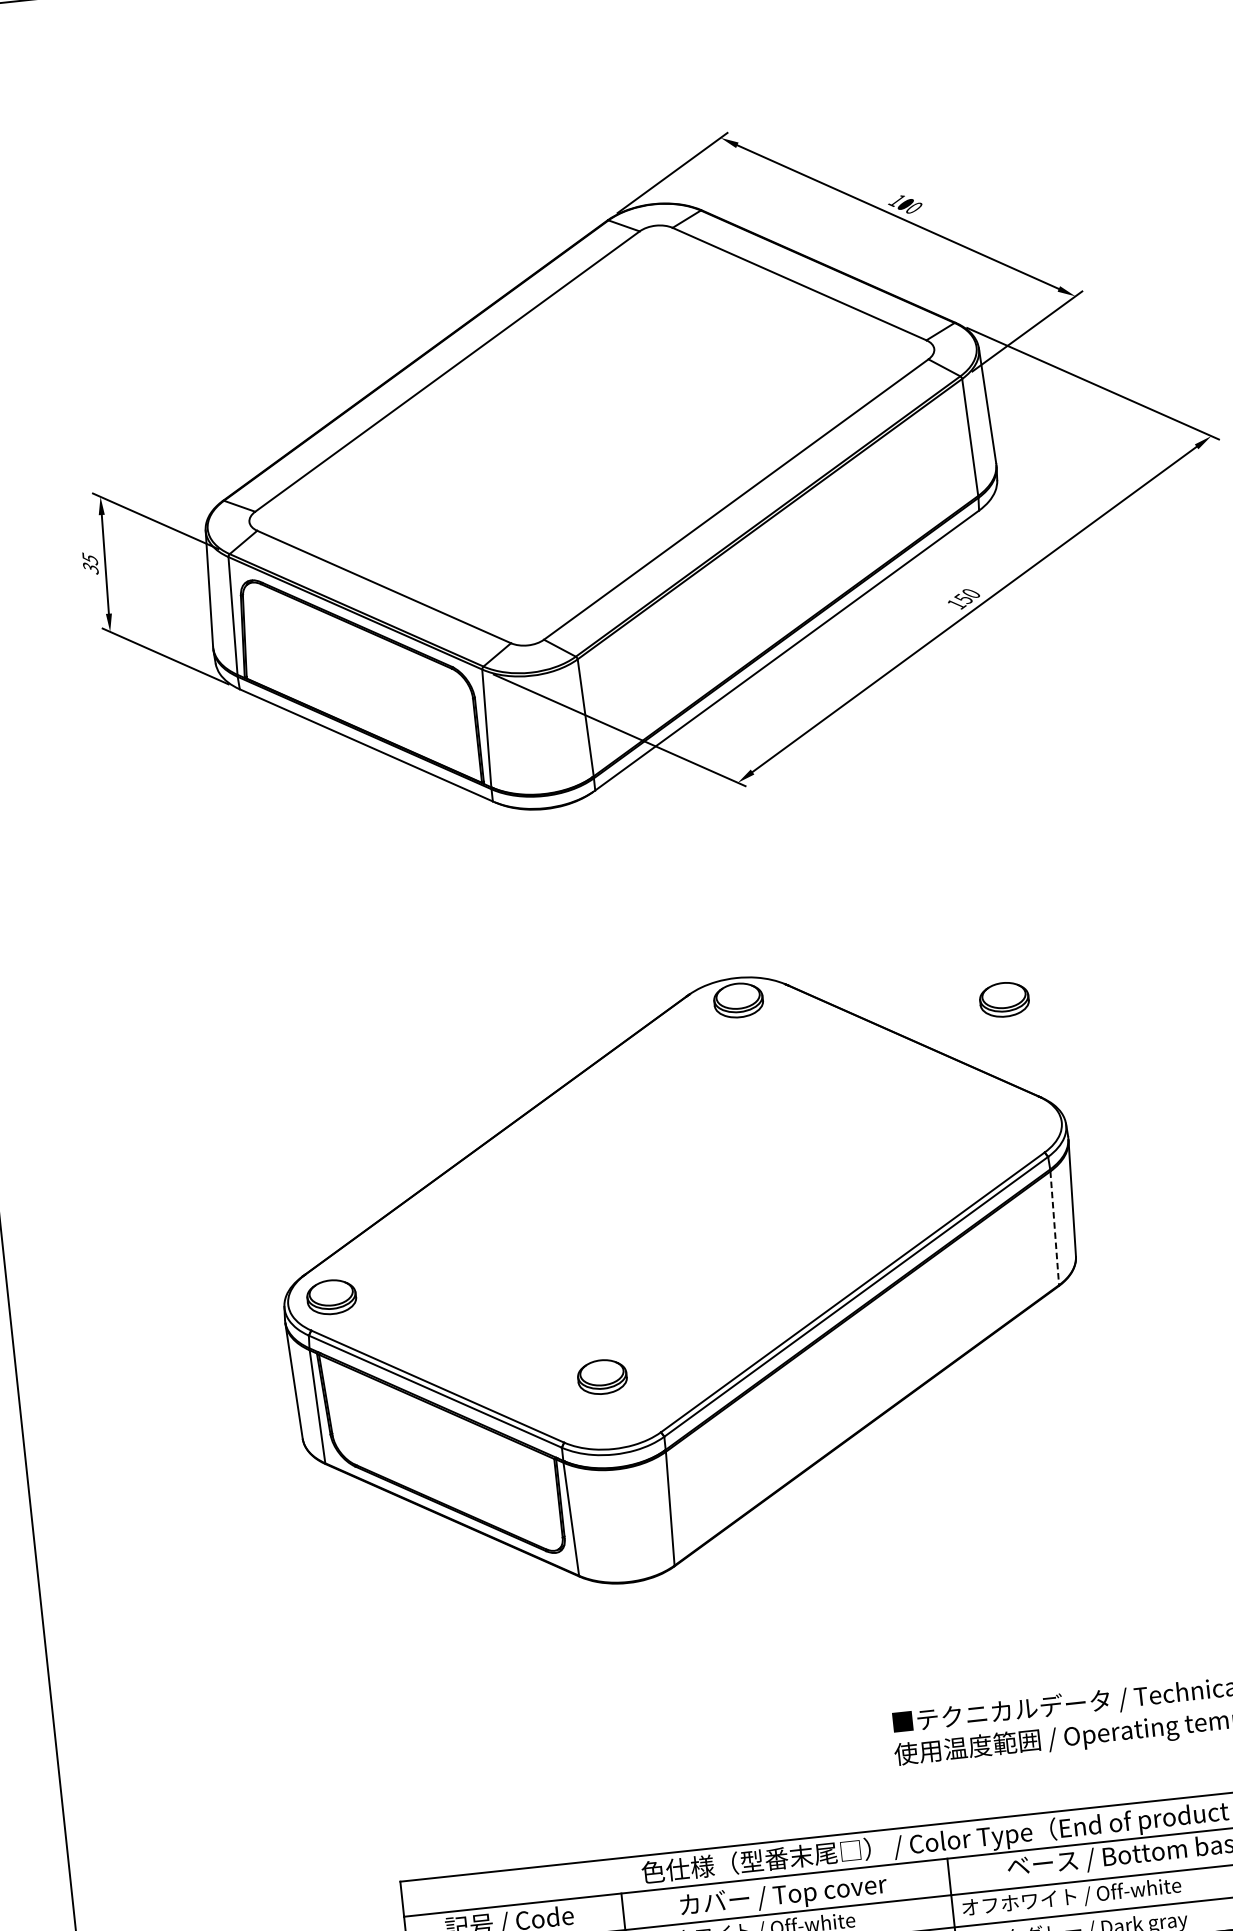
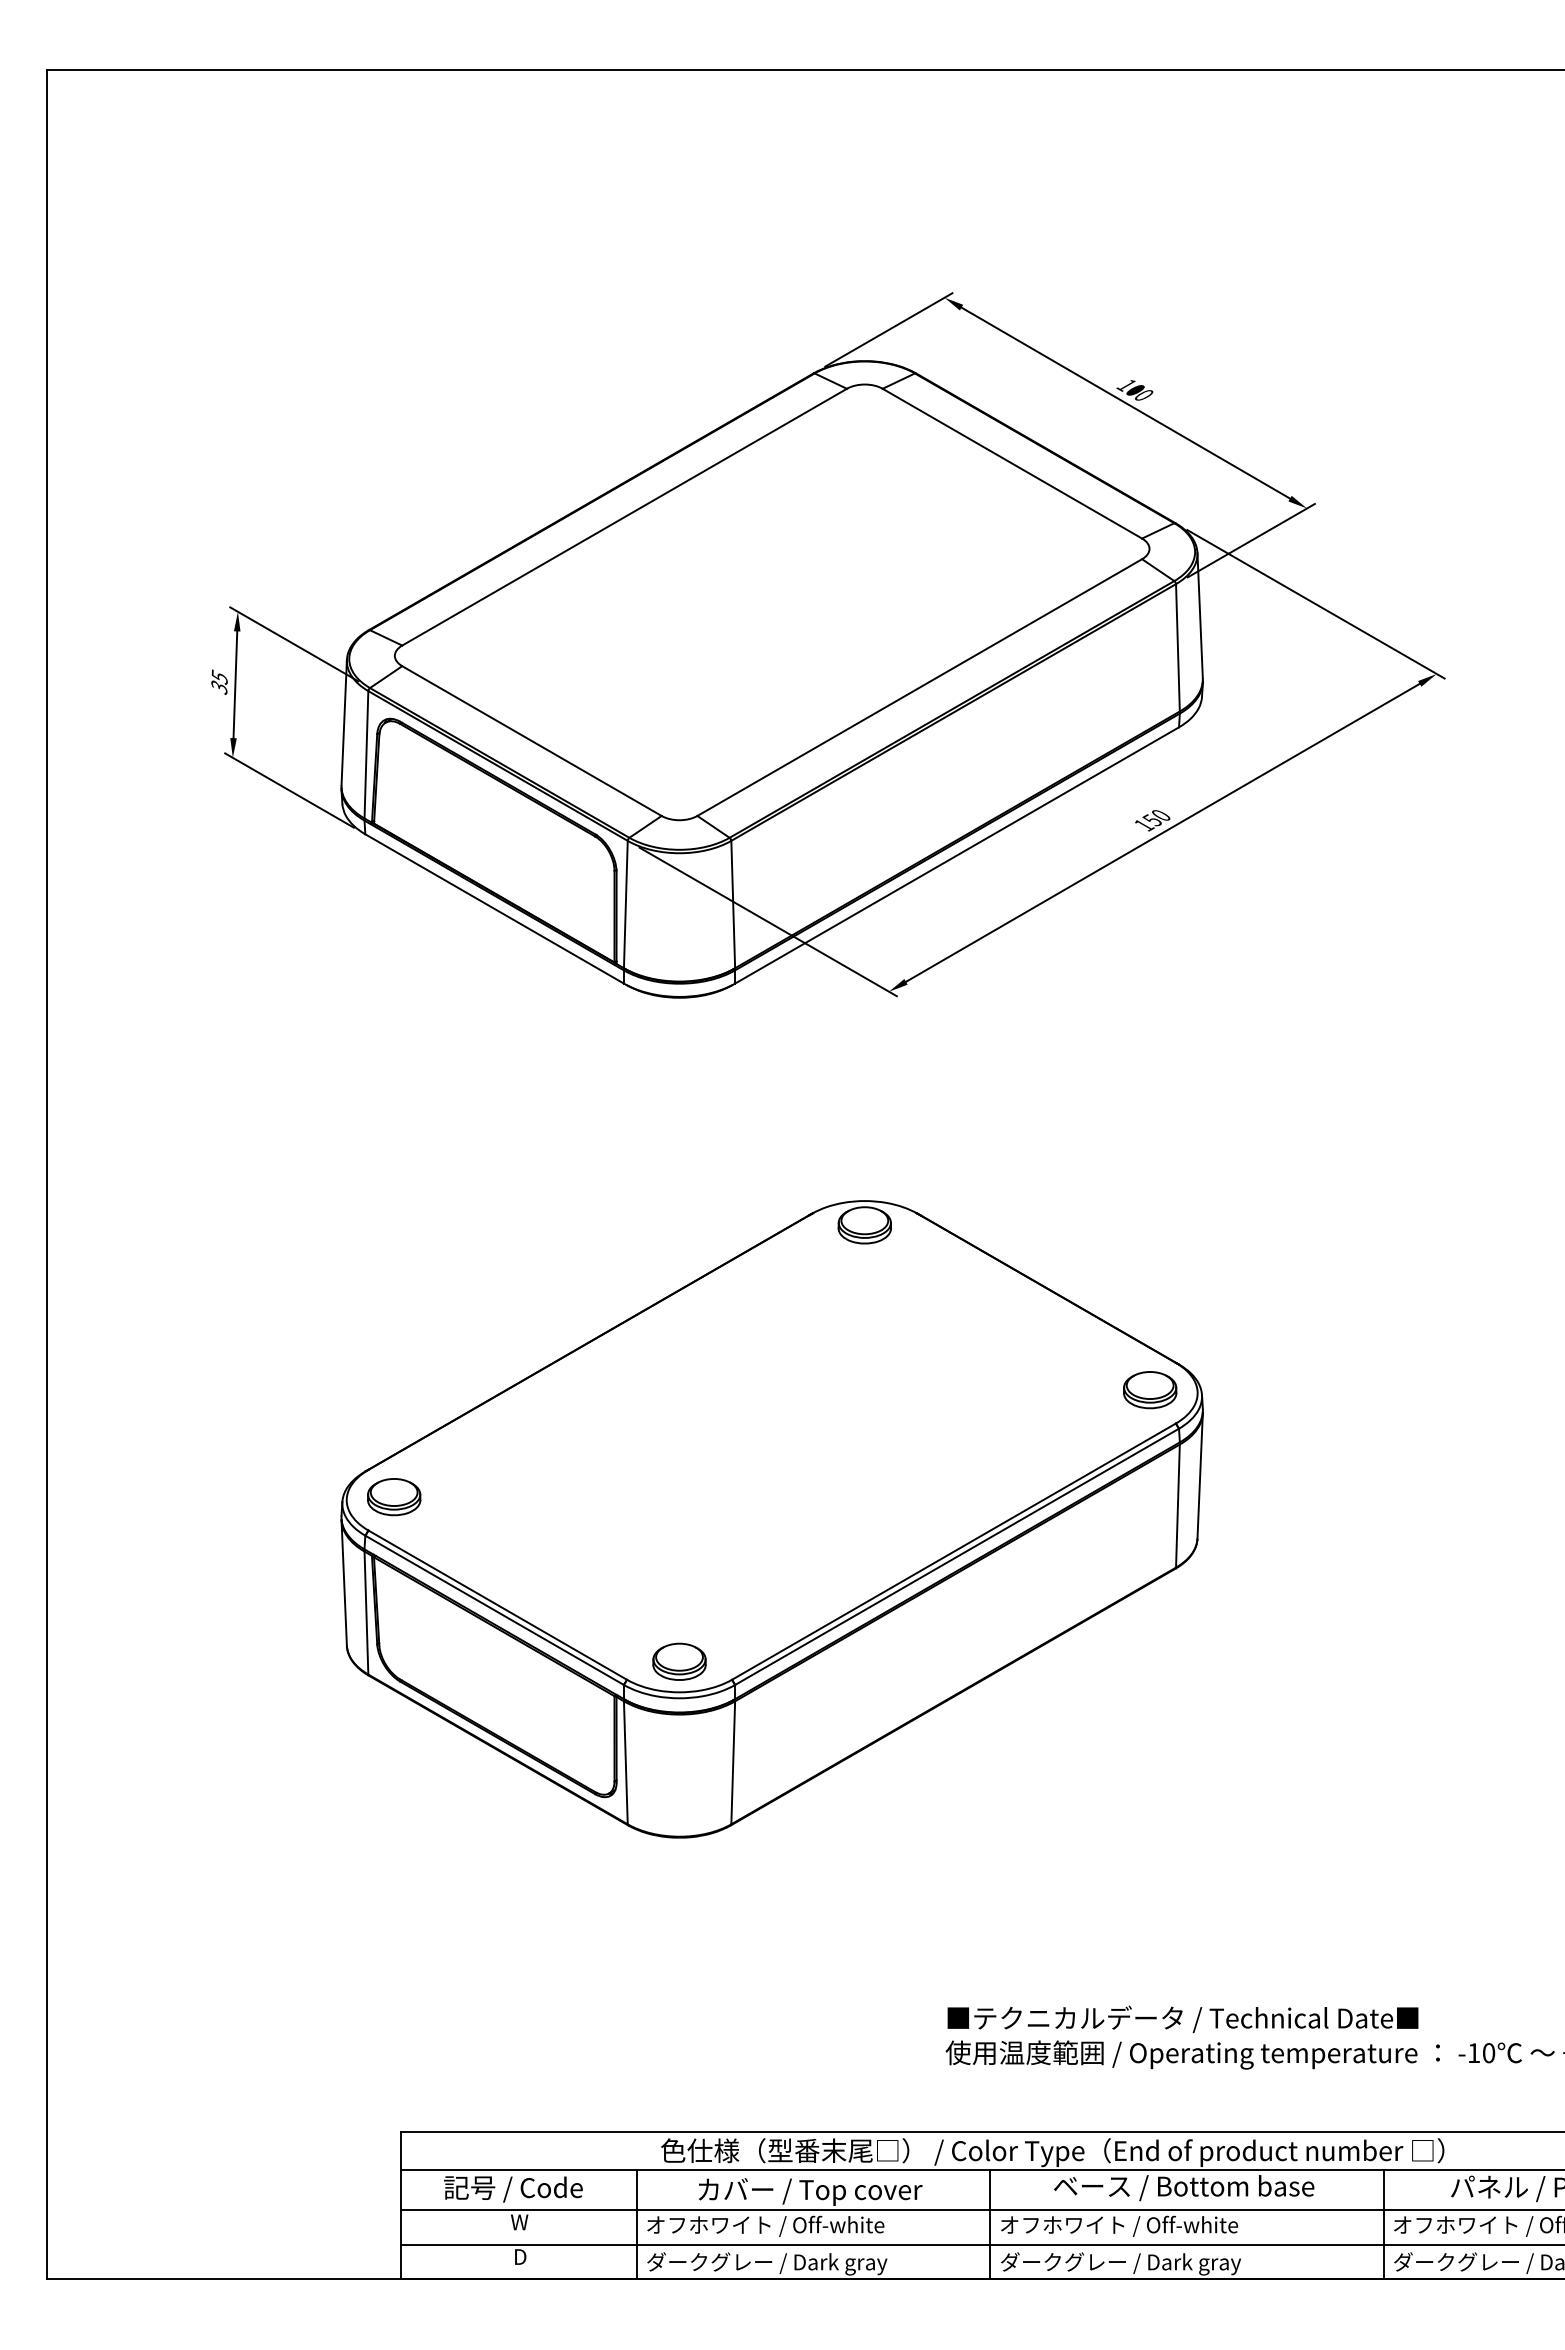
part: (1004, 1000) -> (1150, 1390), moved
line: (1054, 1228) -> (1177, 1506), dashed -> solid
part: (602, 1376) -> (679, 1661), moved

